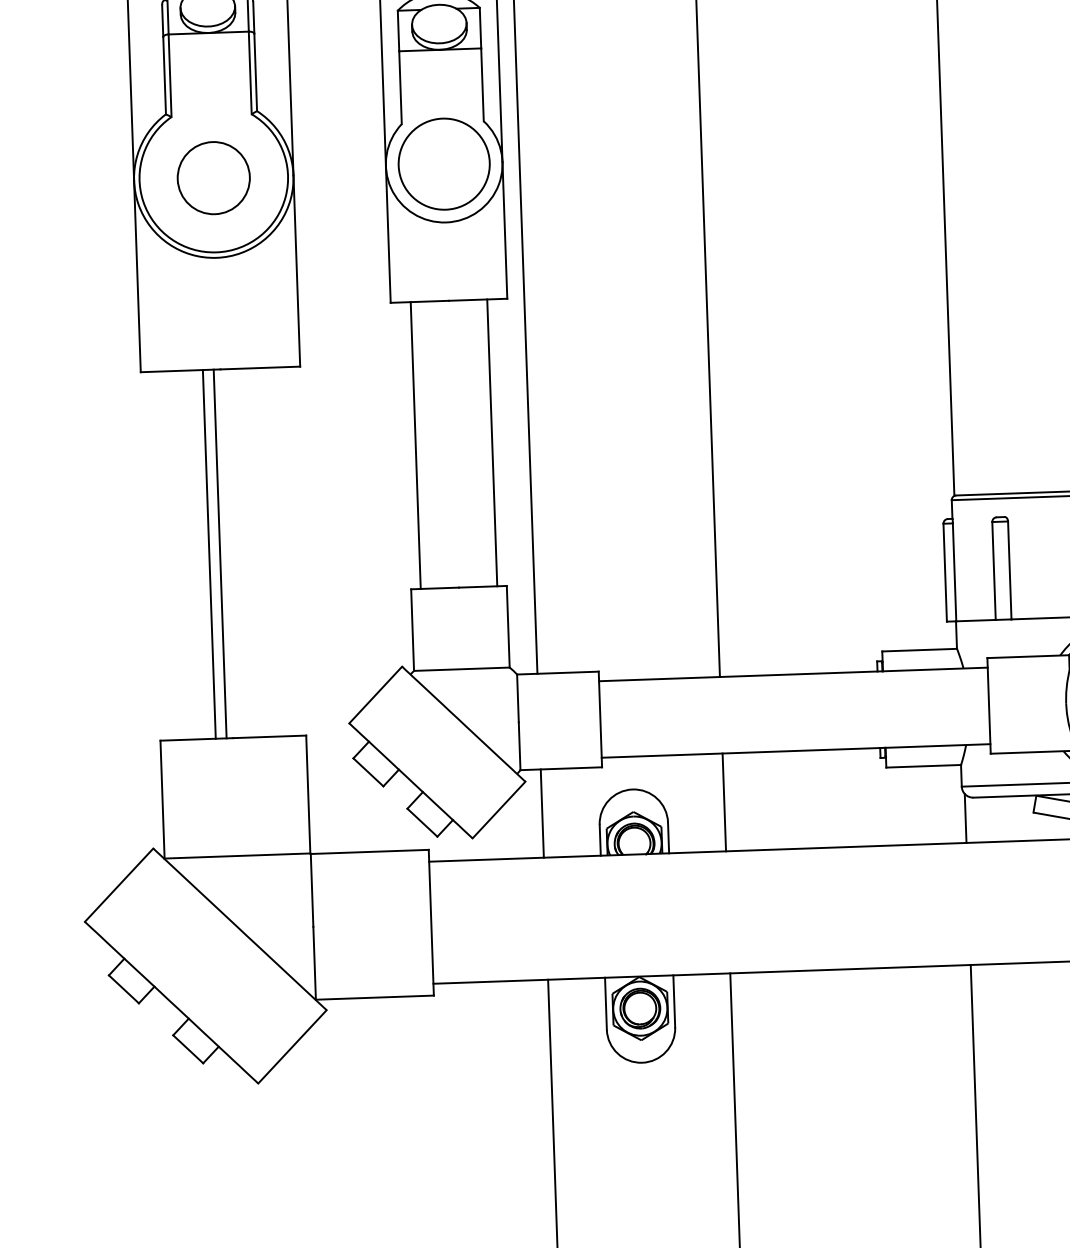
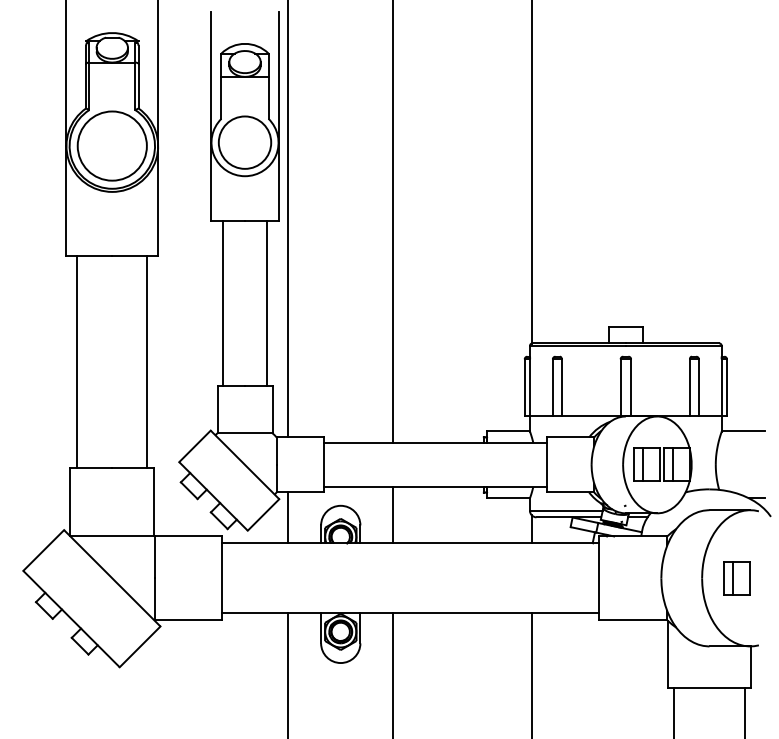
circle: (212, 177) -> (111, 145), size x1.67
line: (209, 554) -> (77, 362), moved
line: (220, 554) -> (147, 362), moved

